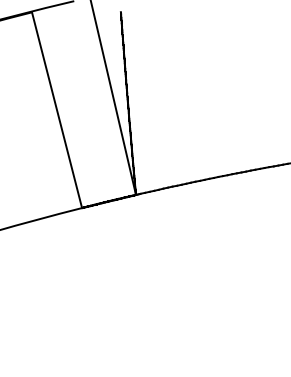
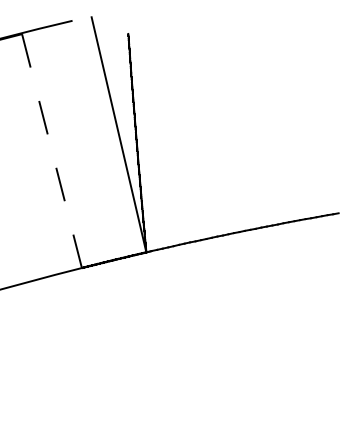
line: (56, 109) -> (51, 150), solid -> dashed

